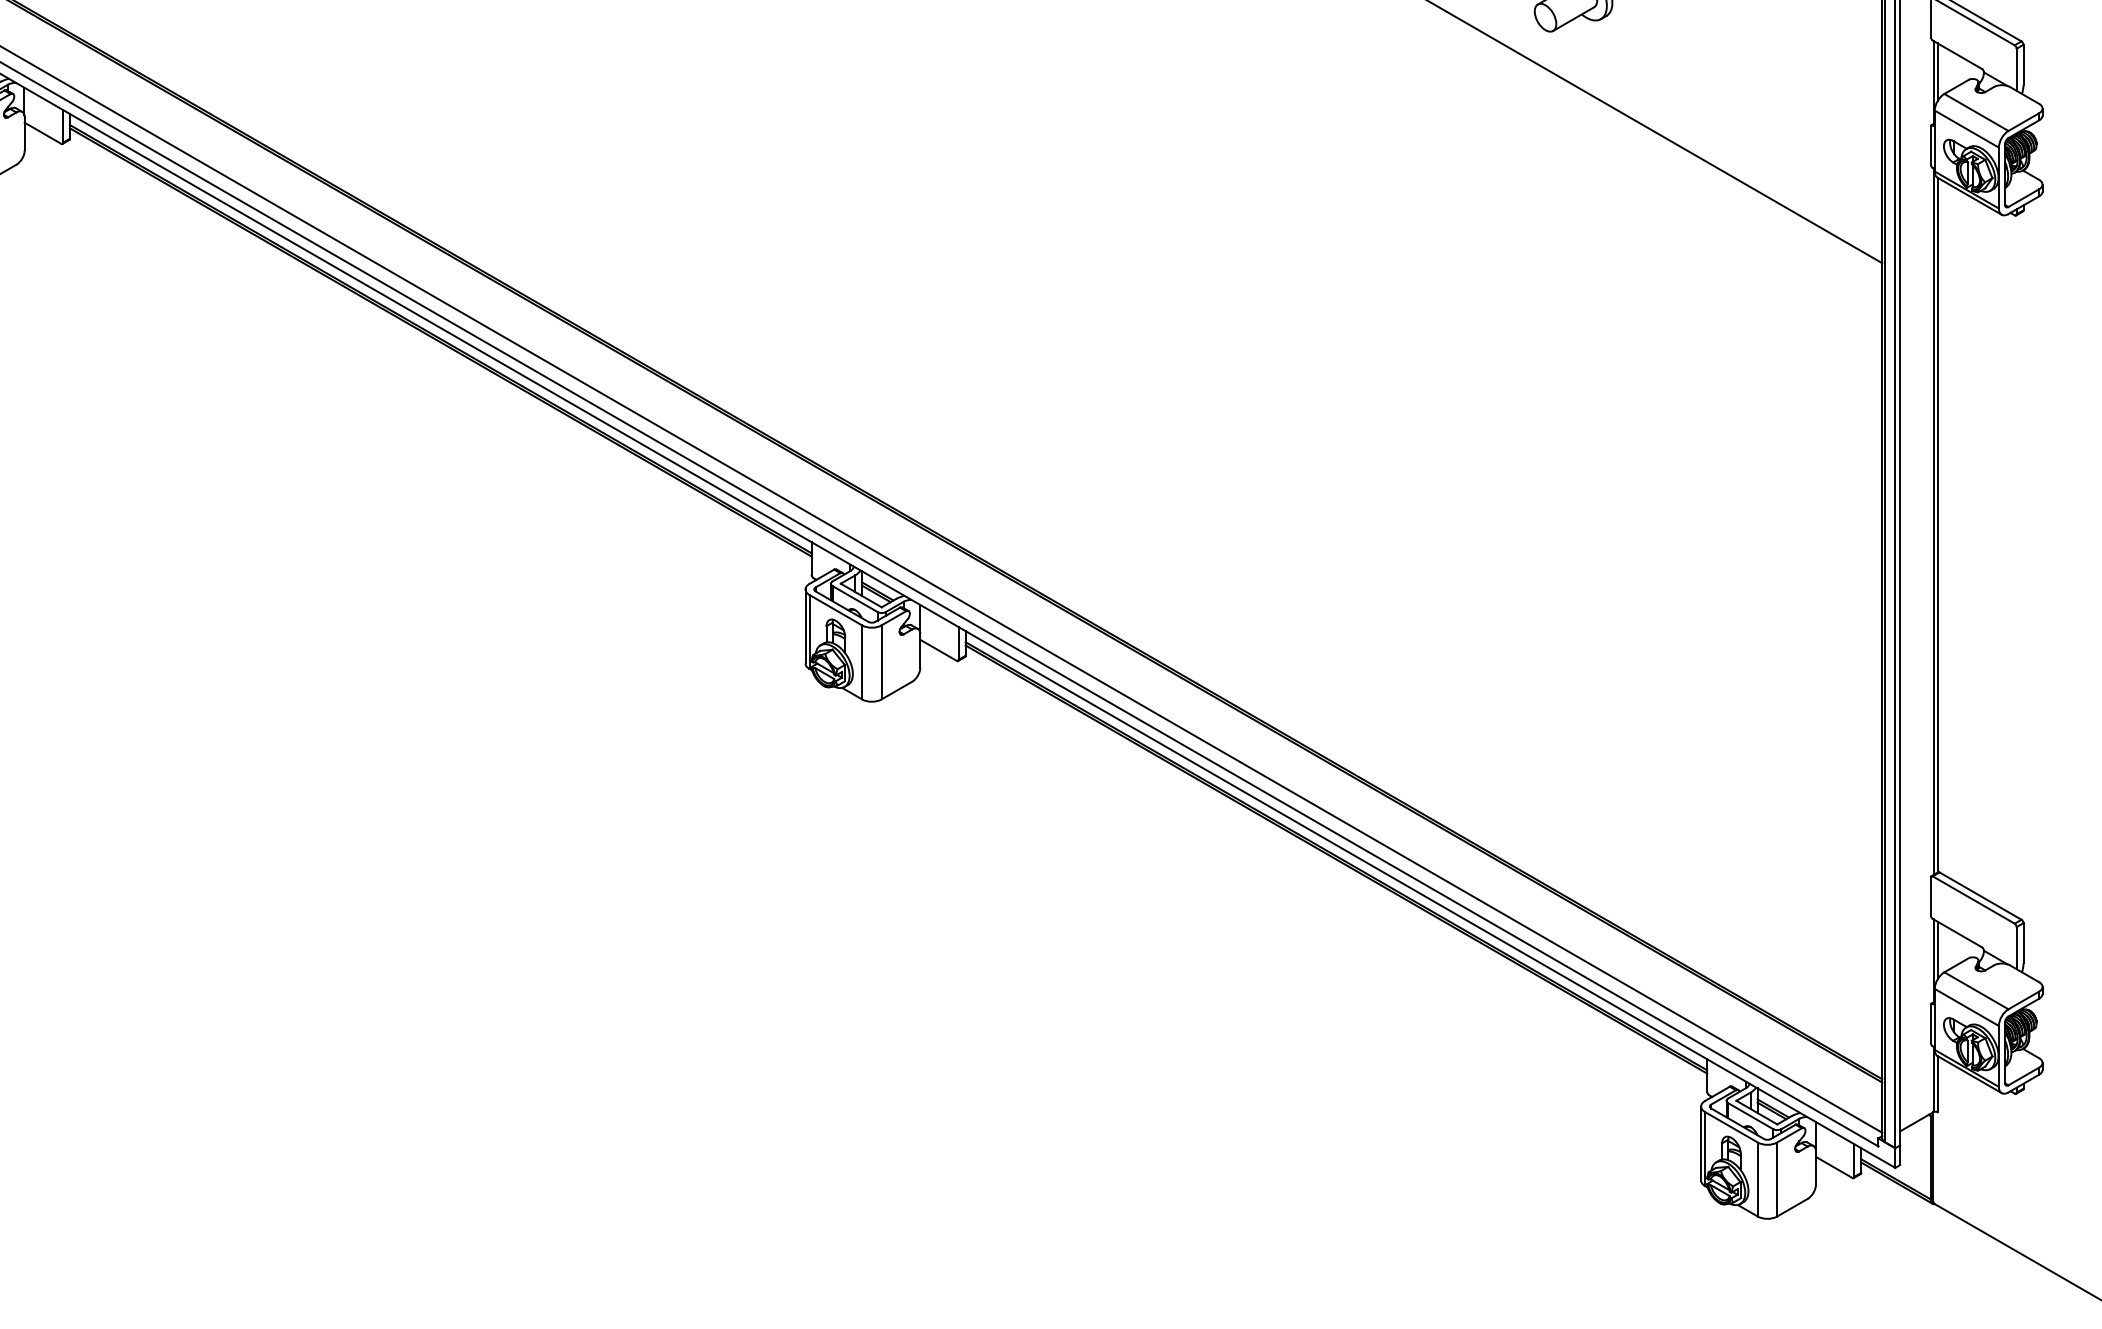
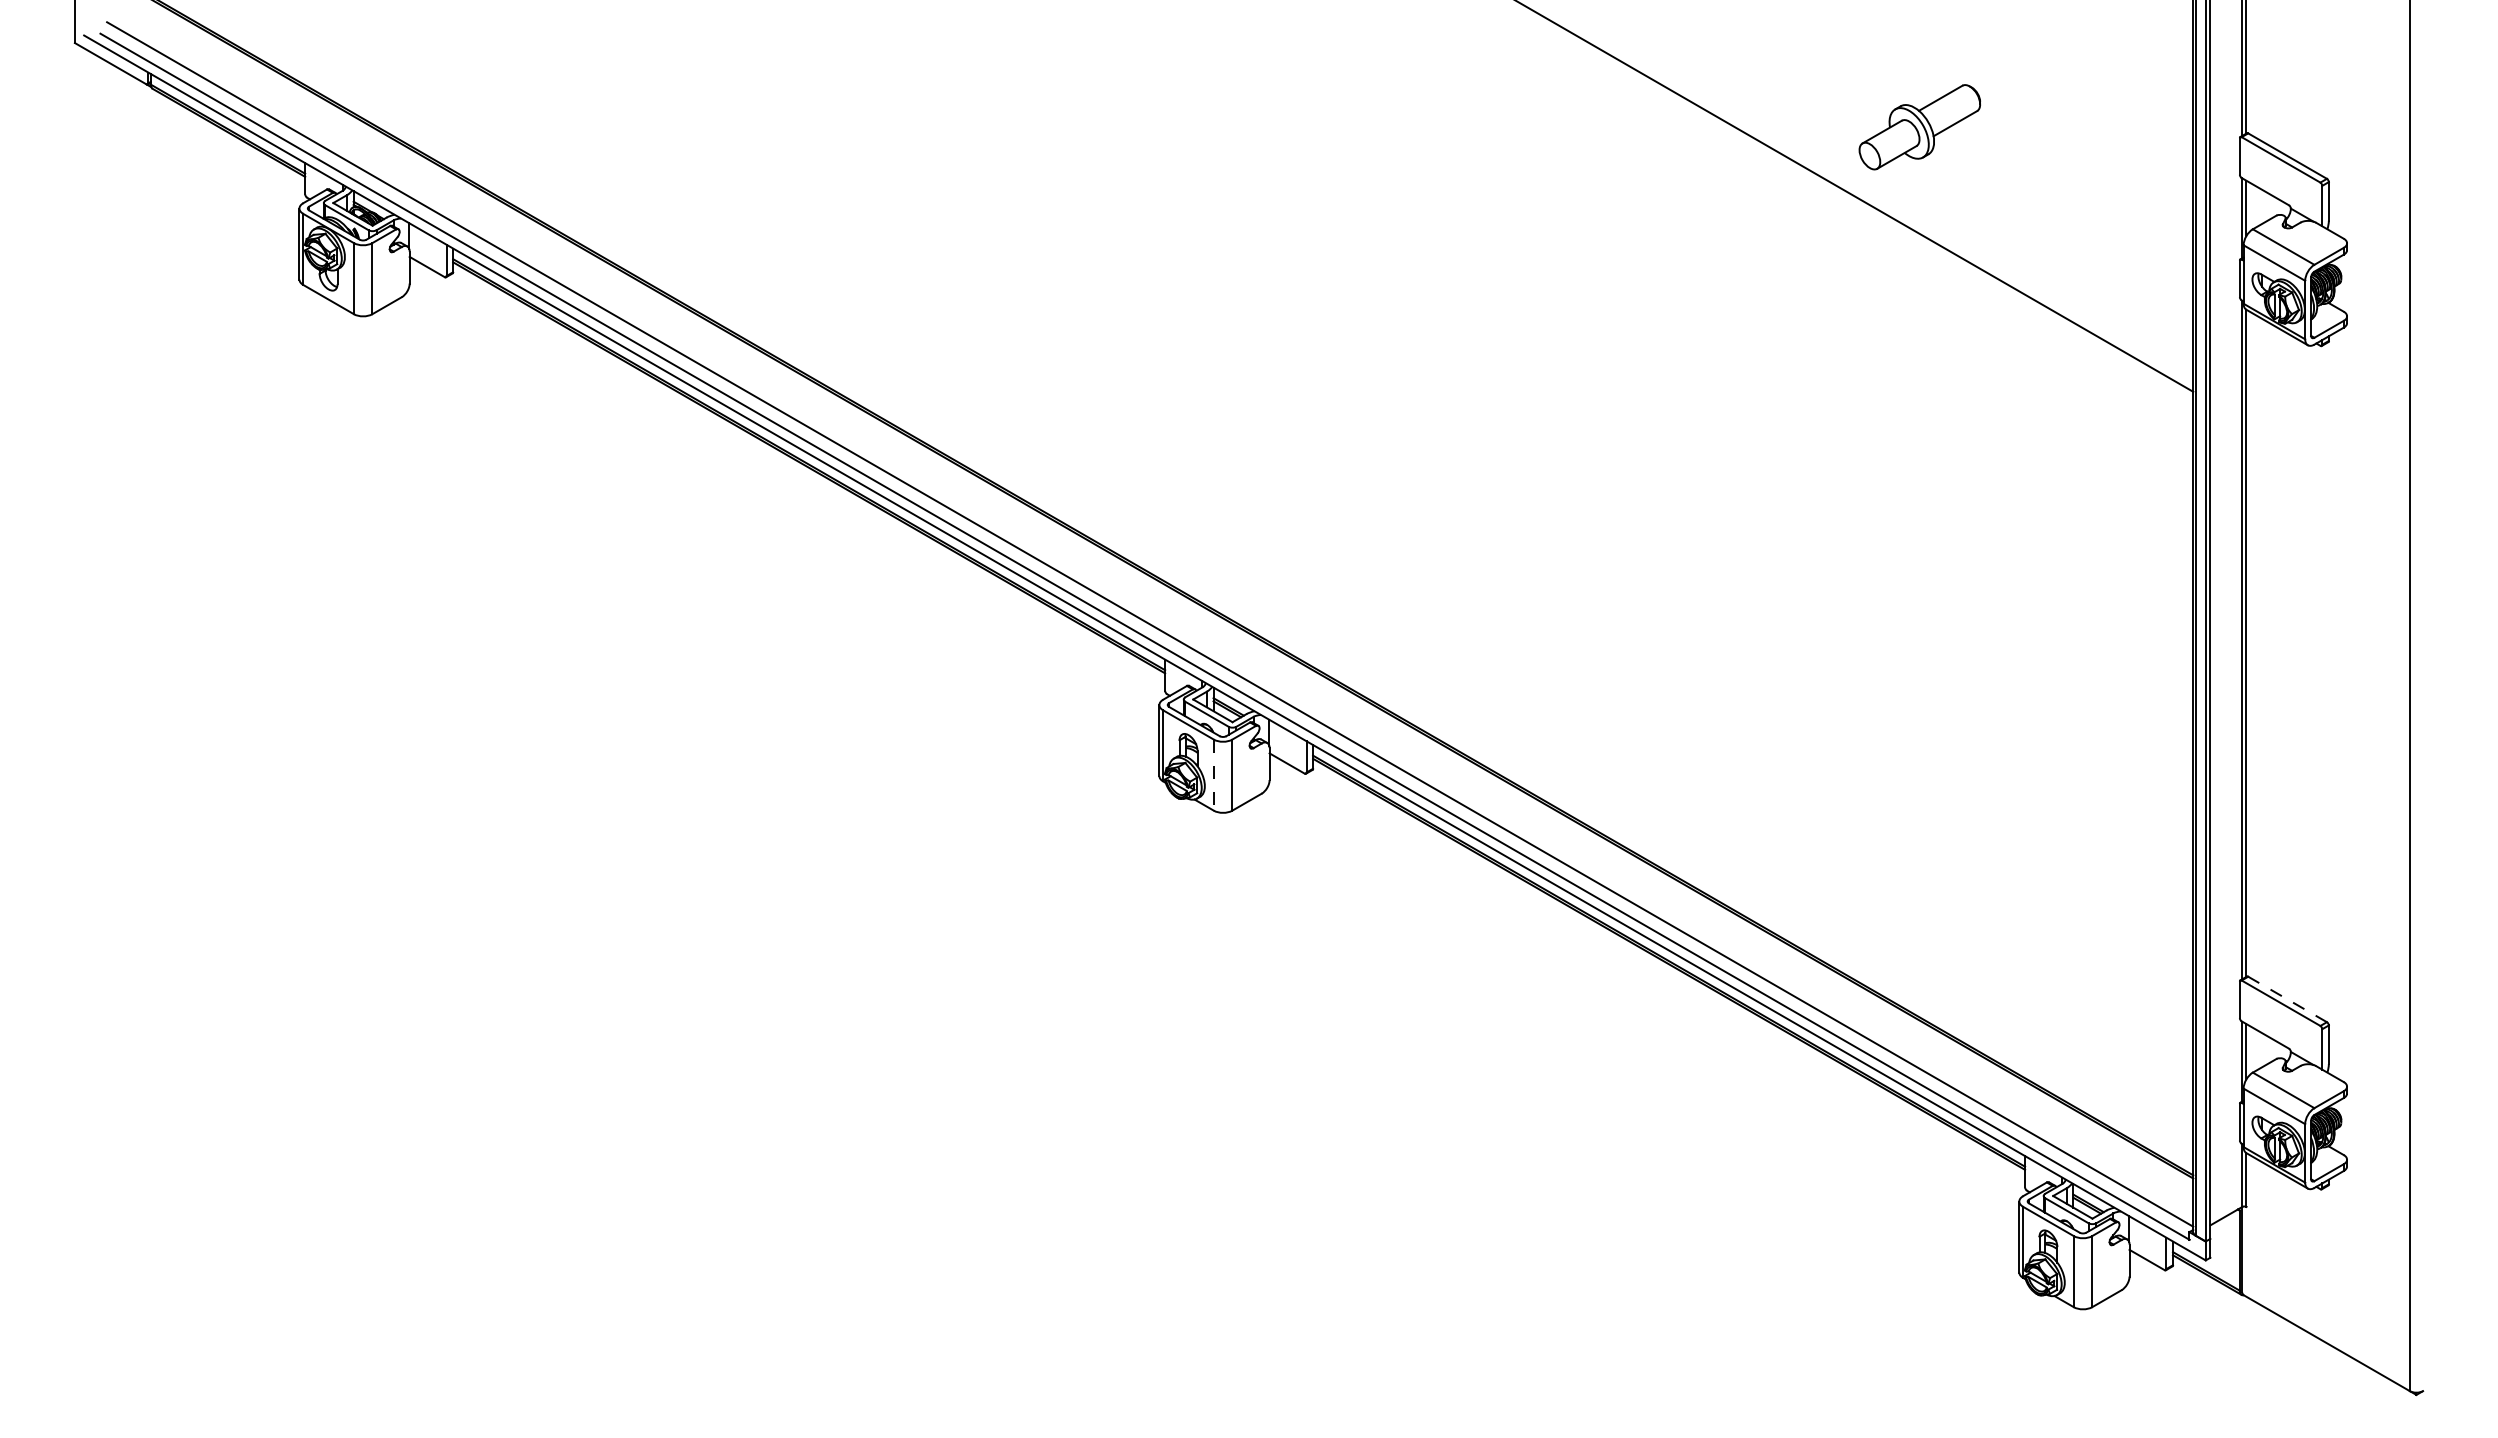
line: (861, 662) -> (1213, 775), solid -> dashed
line: (1980, 896) -> (2287, 999), solid -> dashed

